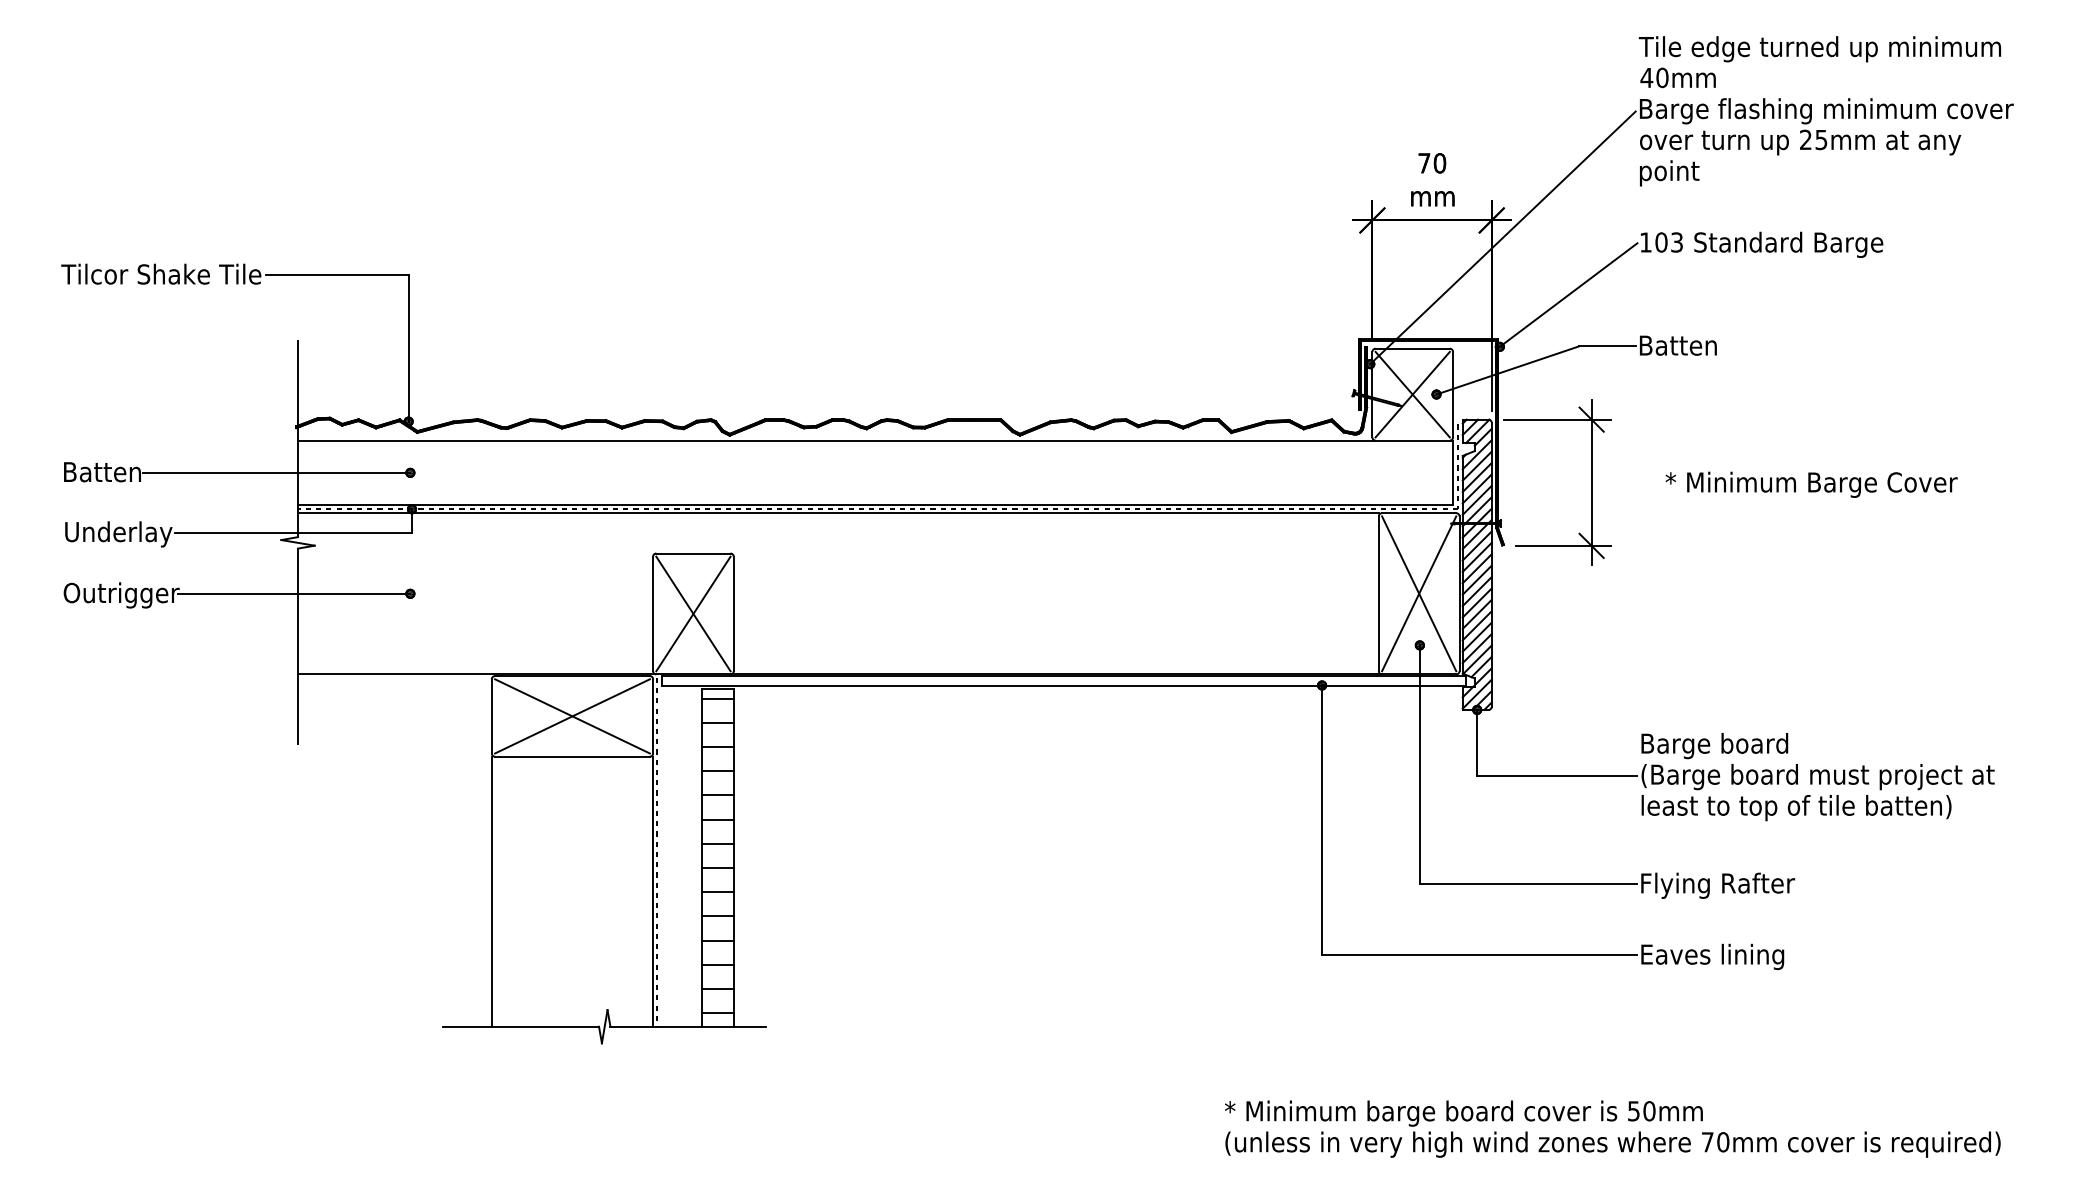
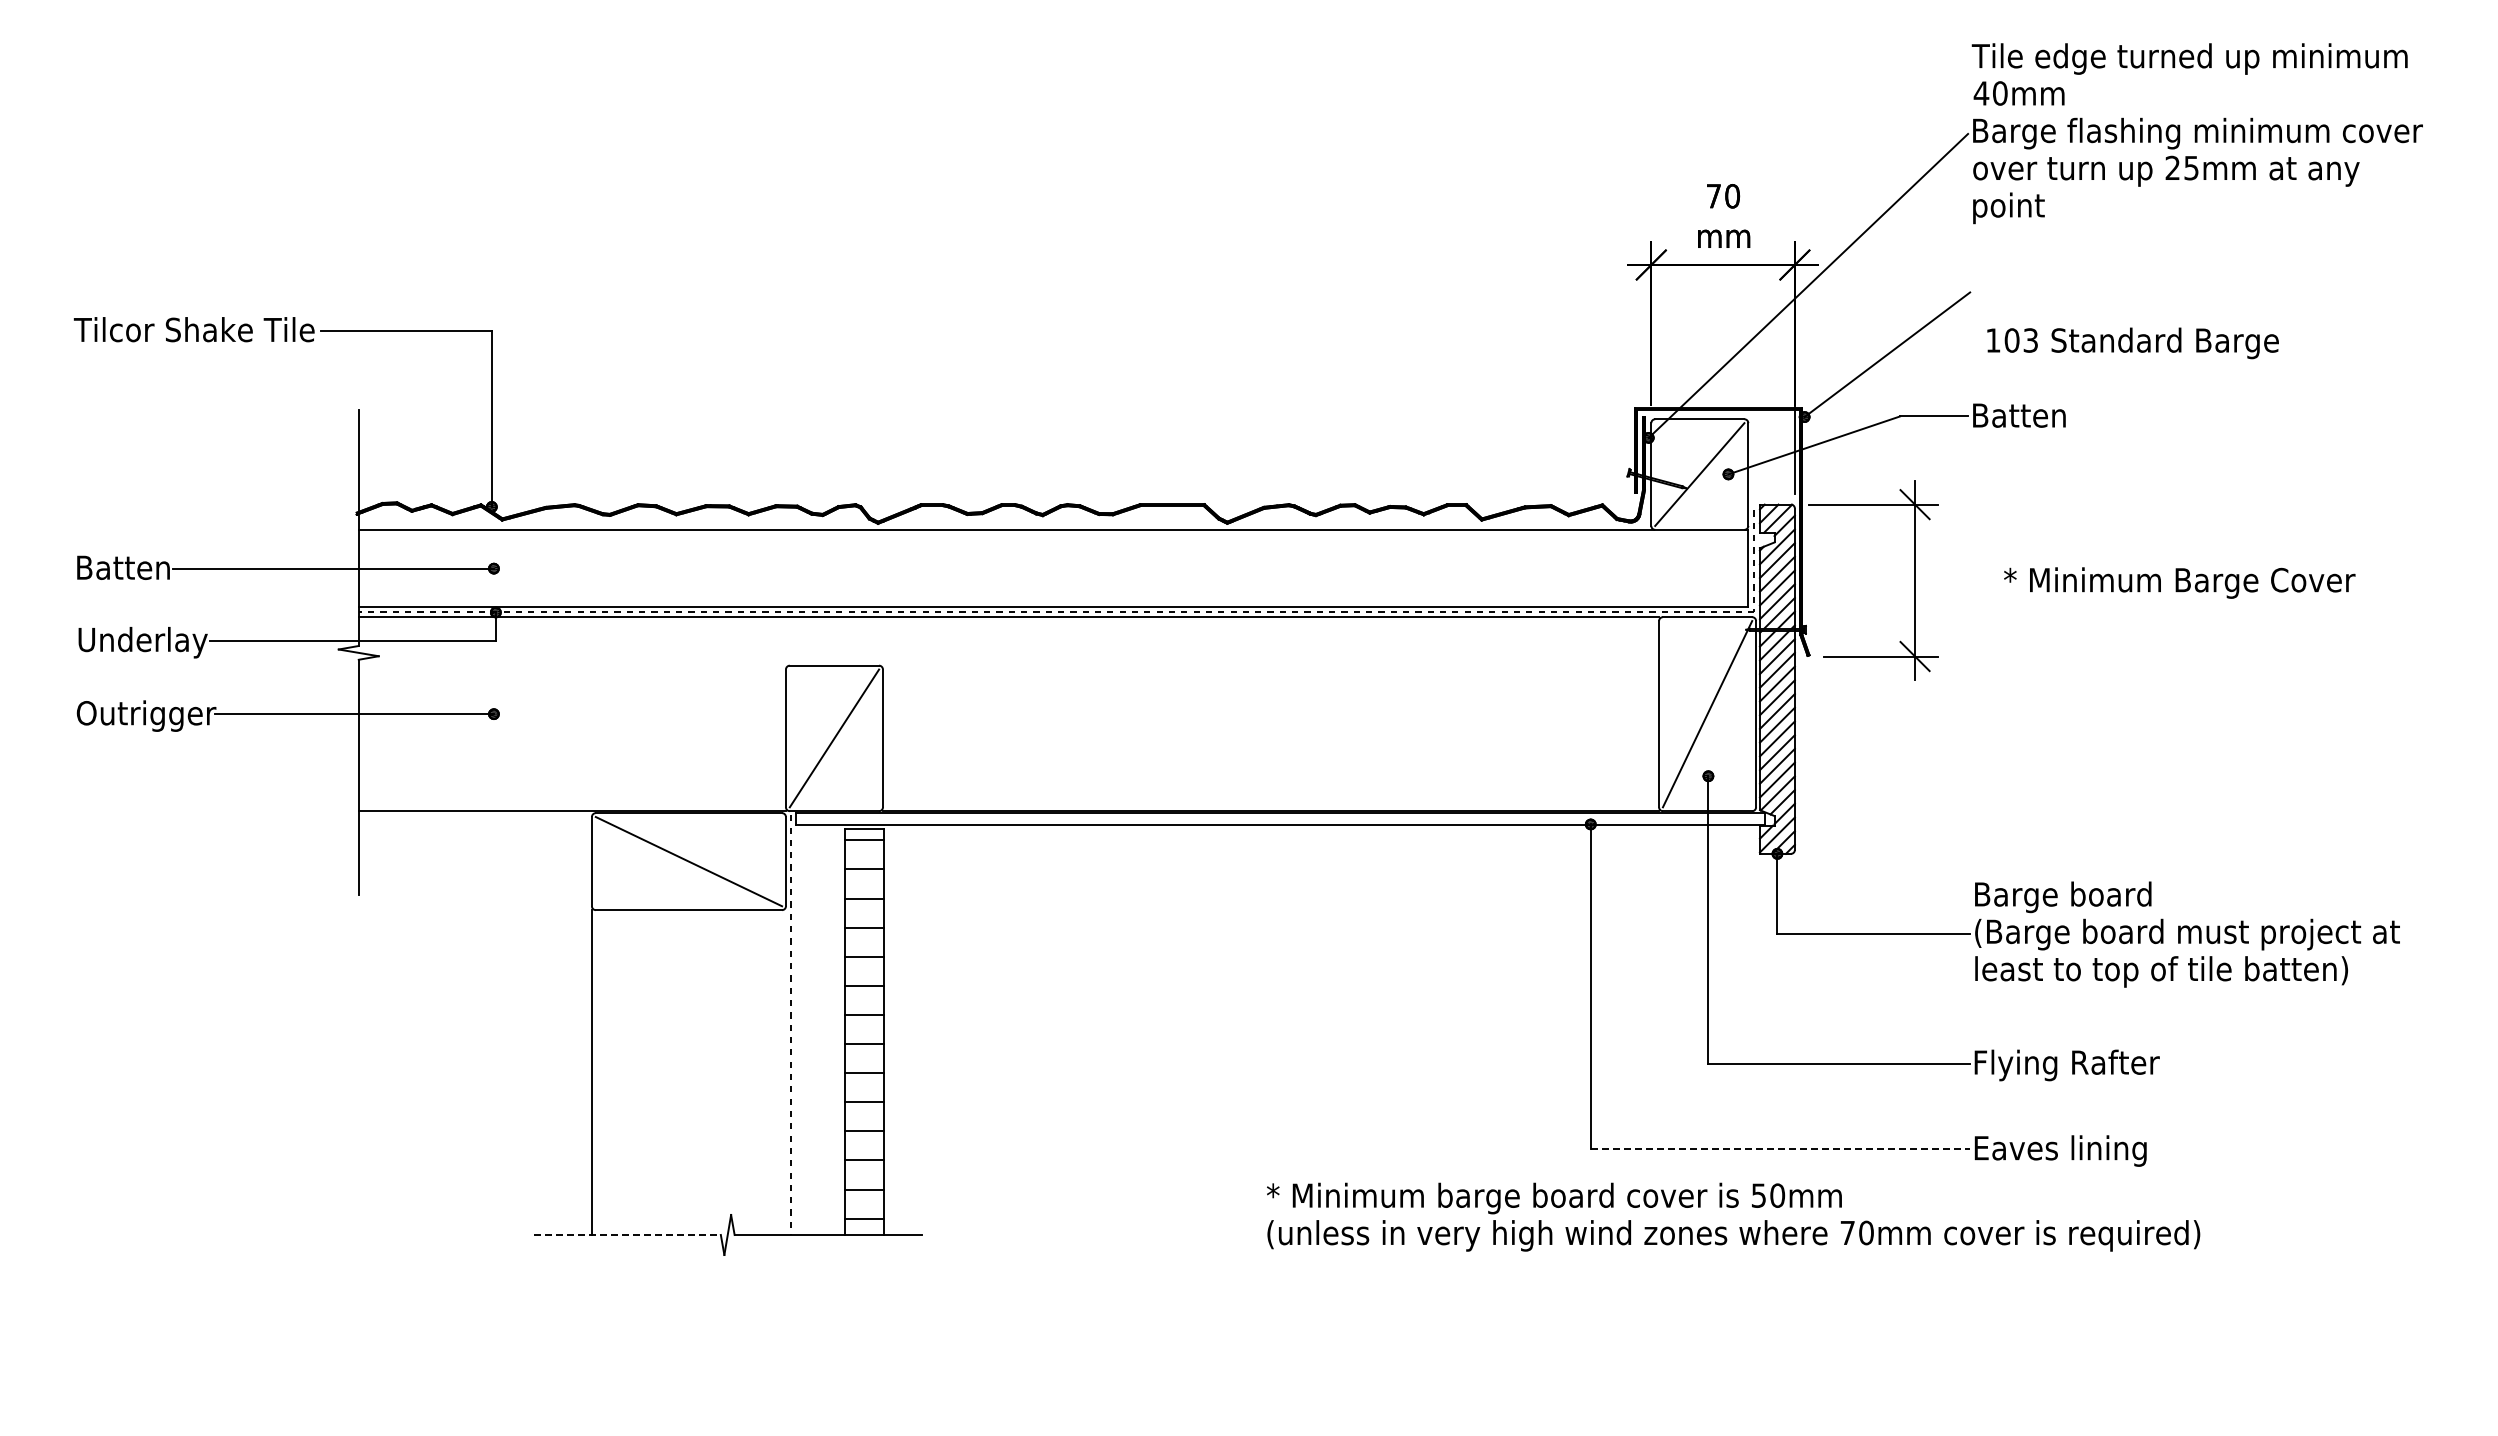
text: (1761, 244) -> (2132, 343), moved
line: (1412, 394) -> (1699, 474), removed
line: (1419, 594) -> (1707, 714), removed
line: (693, 614) -> (834, 738), removed
line: (572, 716) -> (688, 861), removed
line: (652, 891) -> (785, 1072), removed
line: (1479, 955) -> (1780, 1149), solid -> dashed
line: (521, 1026) -> (627, 1234), solid -> dashed
text: (1612, 1128) -> (1733, 1216), moved

